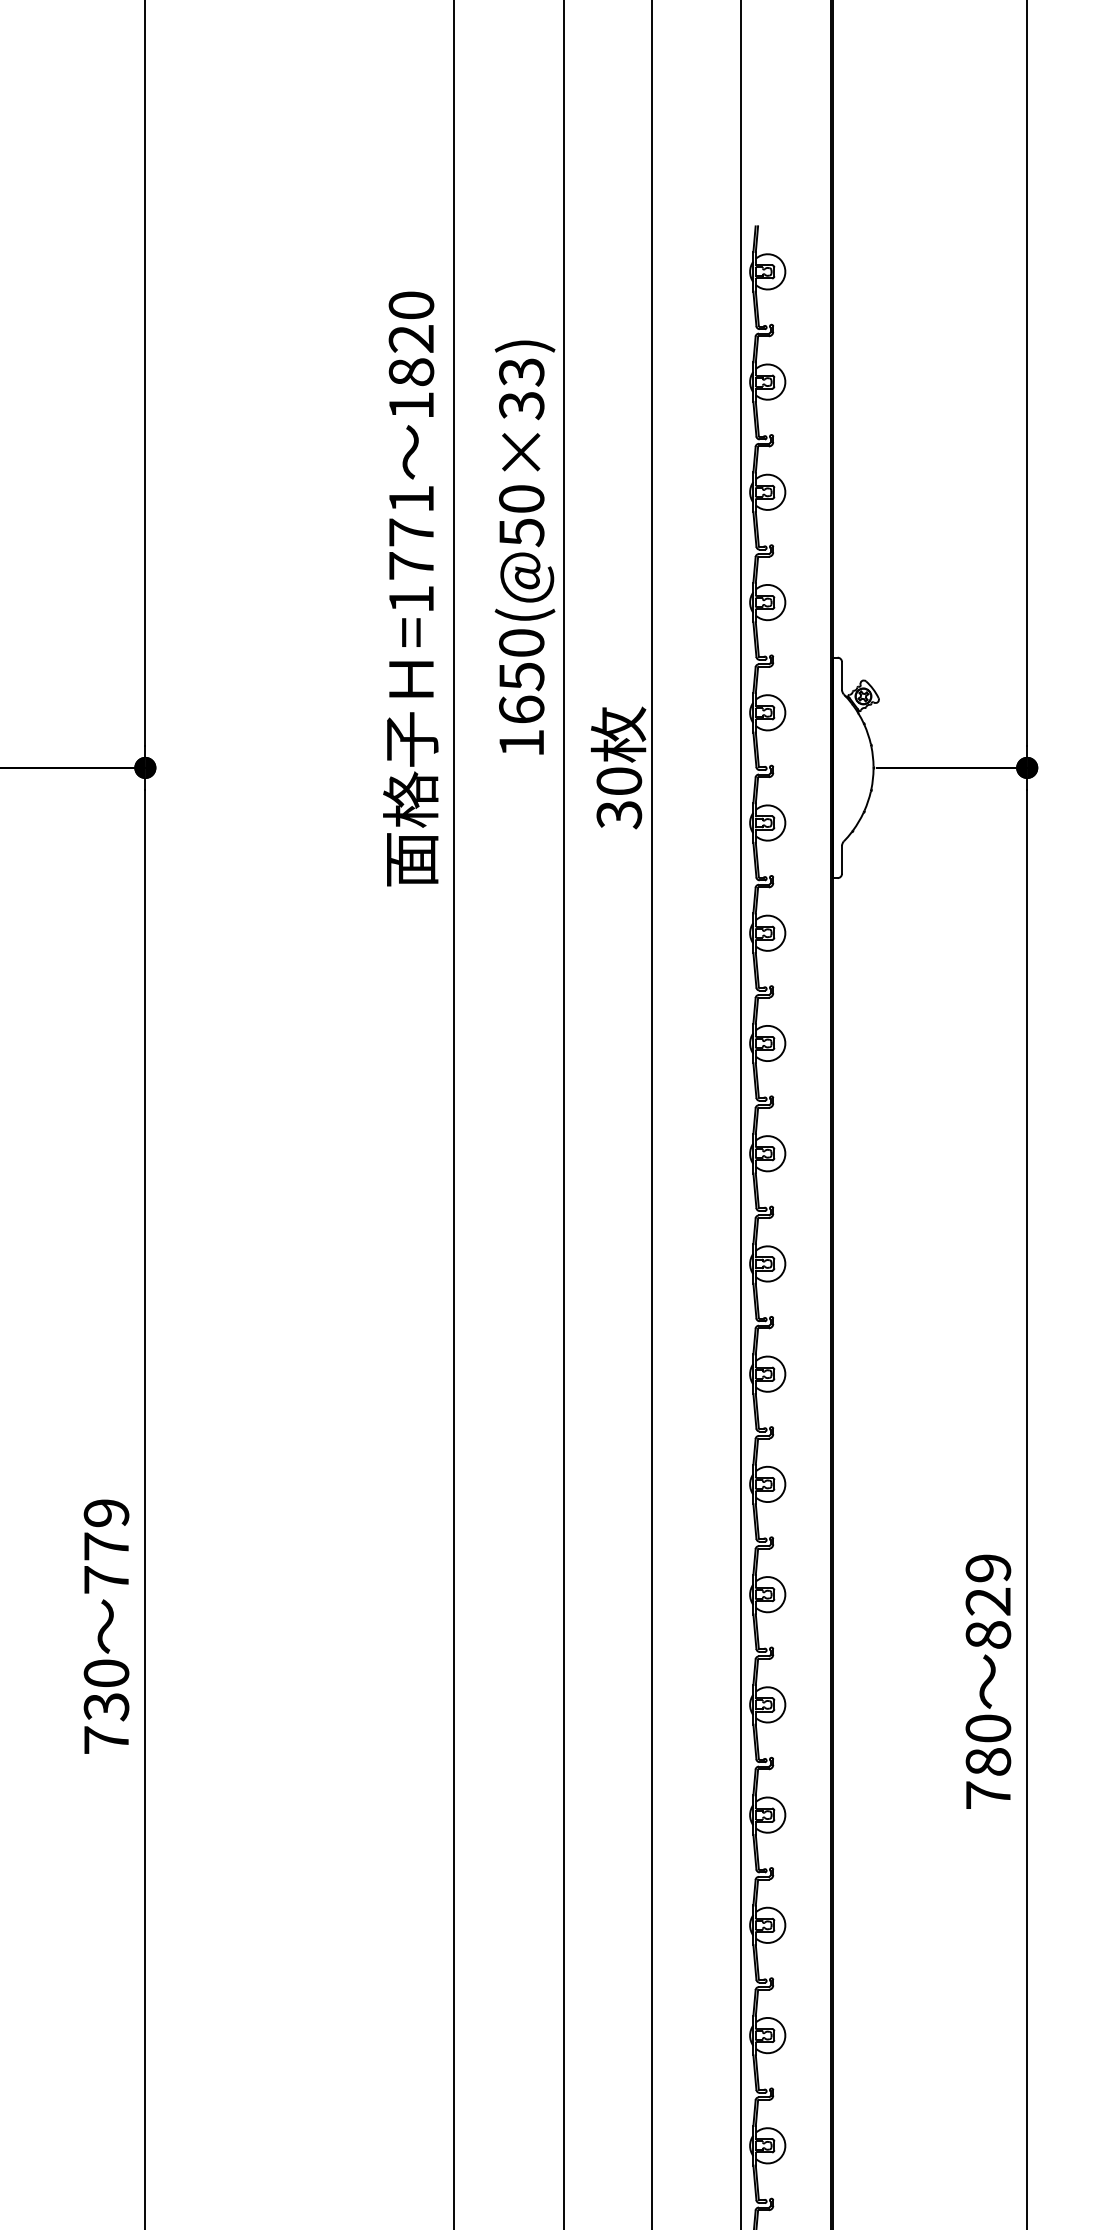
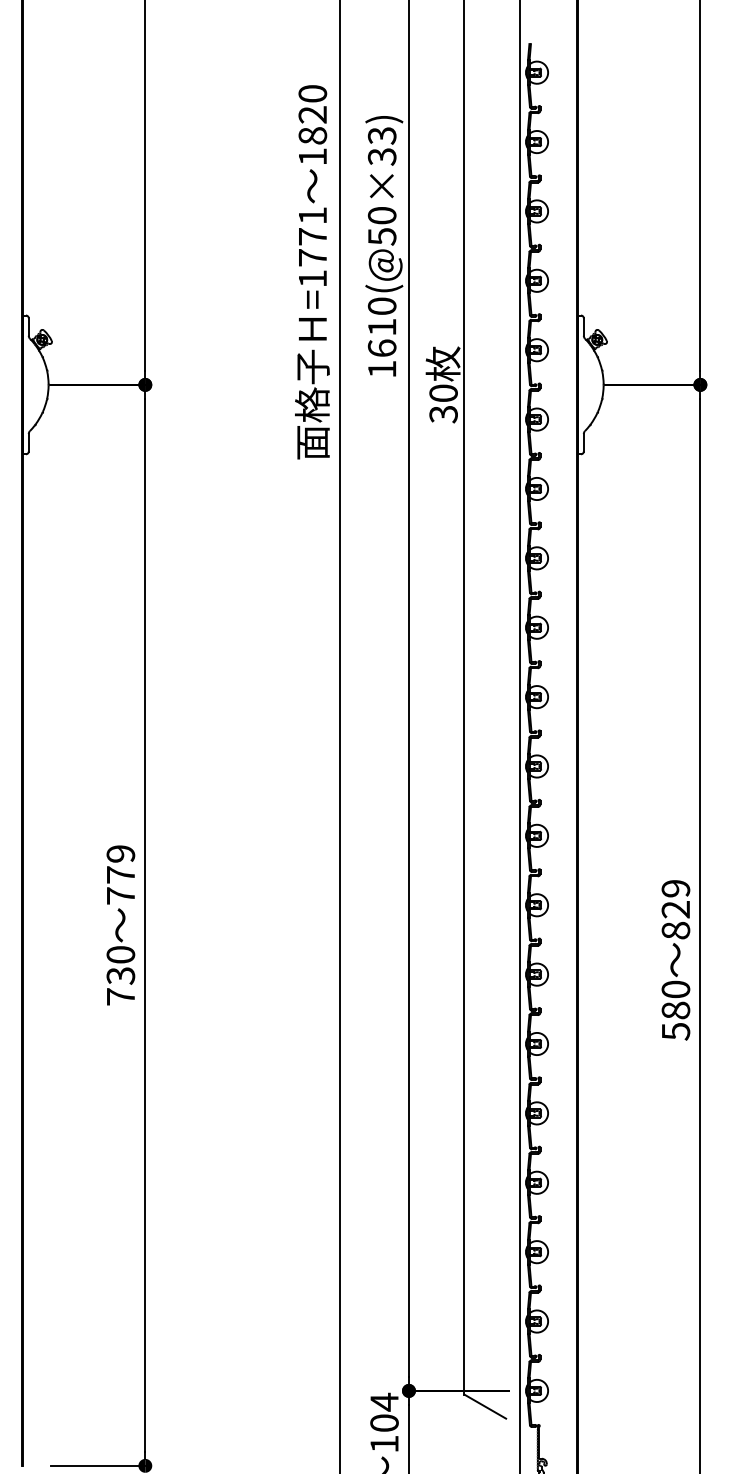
text: (522, 676) -> (382, 327), 1650(@50×33) -> 1610(@50×33)
text: (989, 1795) -> (676, 1031), 780 -> 580

